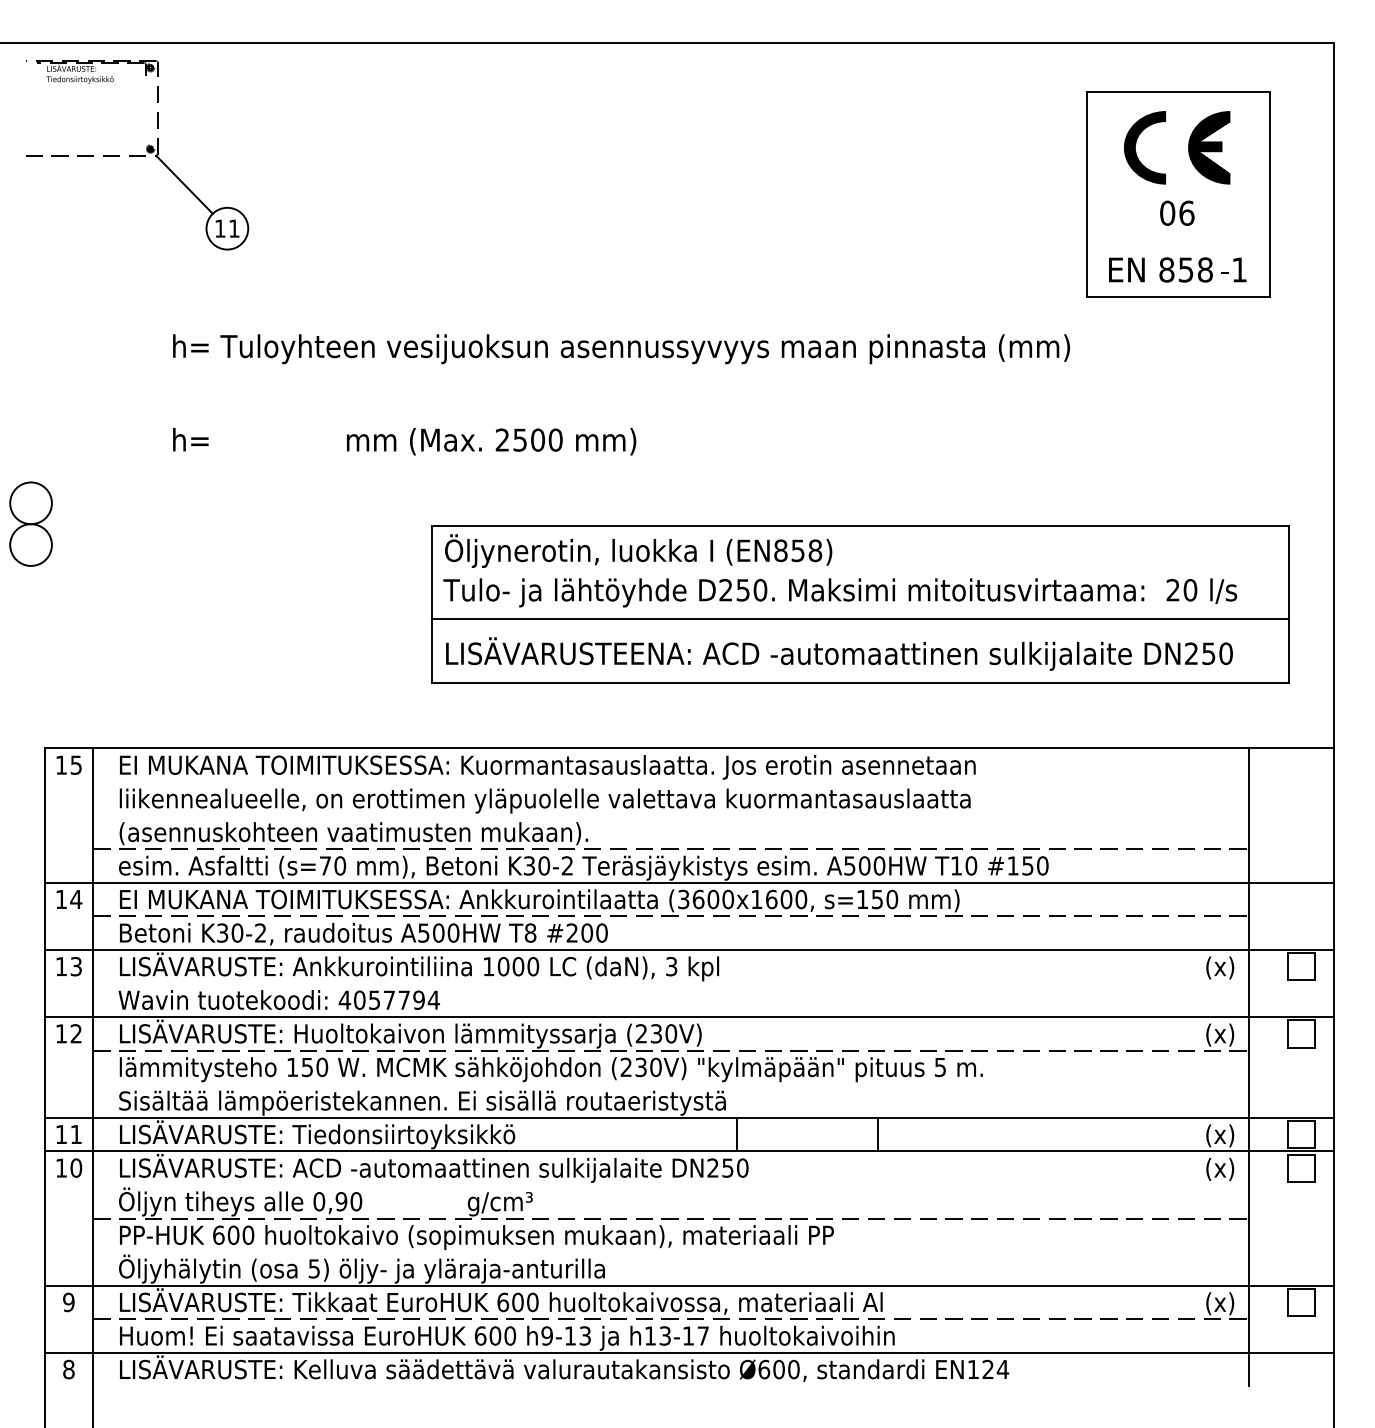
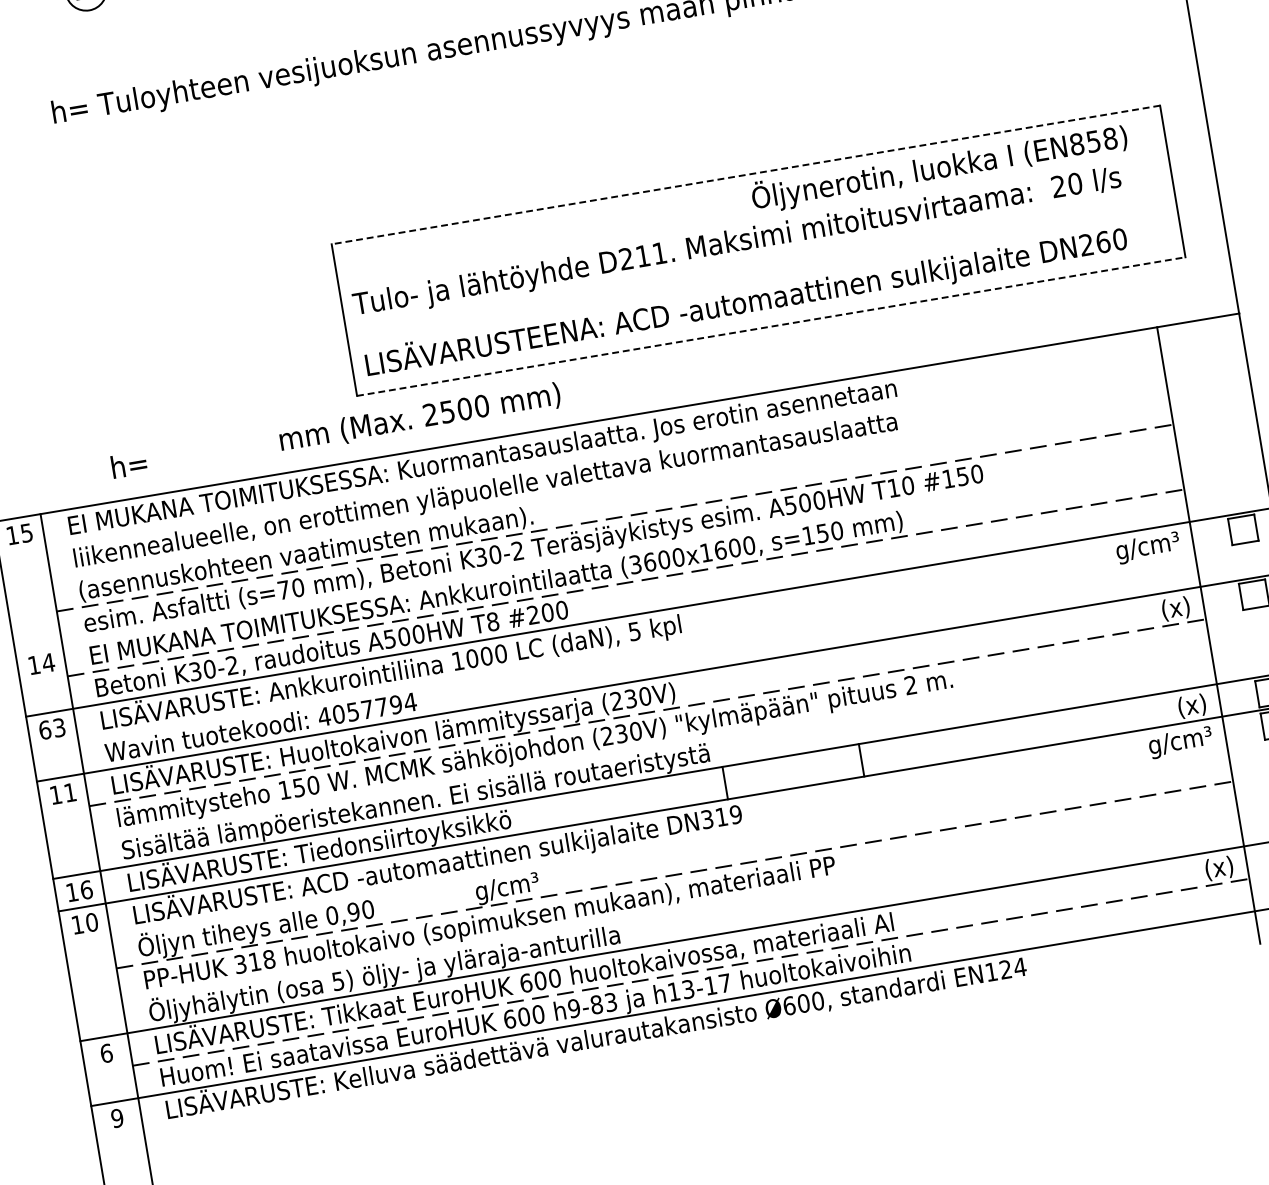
text: (404, 441) -> (335, 431), moved
line: (860, 525) -> (745, 174), solid -> dashed
text: (638, 550) -> (939, 167), moved
text: (751, 590) -> (651, 255), D250. -> D211.
line: (860, 619) -> (761, 265), removed
text: (1208, 653) -> (1102, 242), DN250 -> DN260
line: (860, 682) -> (771, 326), solid -> dashed
line: (688, 882) -> (637, 547), removed
text: (61, 966) -> (45, 730), 13 -> 63
text: (671, 966) -> (634, 631), 3 -> 5
text: (1202, 968) -> (1148, 547), (x) -> g/cm³
text: (75, 1033) -> (69, 792), 12 -> 11
text: (939, 1067) -> (909, 685), 5 -> 2
text: (76, 1134) -> (86, 889), 11 -> 16
text: (727, 1167) -> (721, 816), DN250 -> DN319
text: (1202, 1170) -> (1180, 742), (x) -> g/cm³
text: (233, 1234) -> (254, 961), 600 -> 318
text: (68, 1302) -> (106, 1053), 9 -> 6
text: (570, 1335) -> (596, 1004), h9-13 -> h9-83
text: (68, 1369) -> (117, 1118), 8 -> 9

